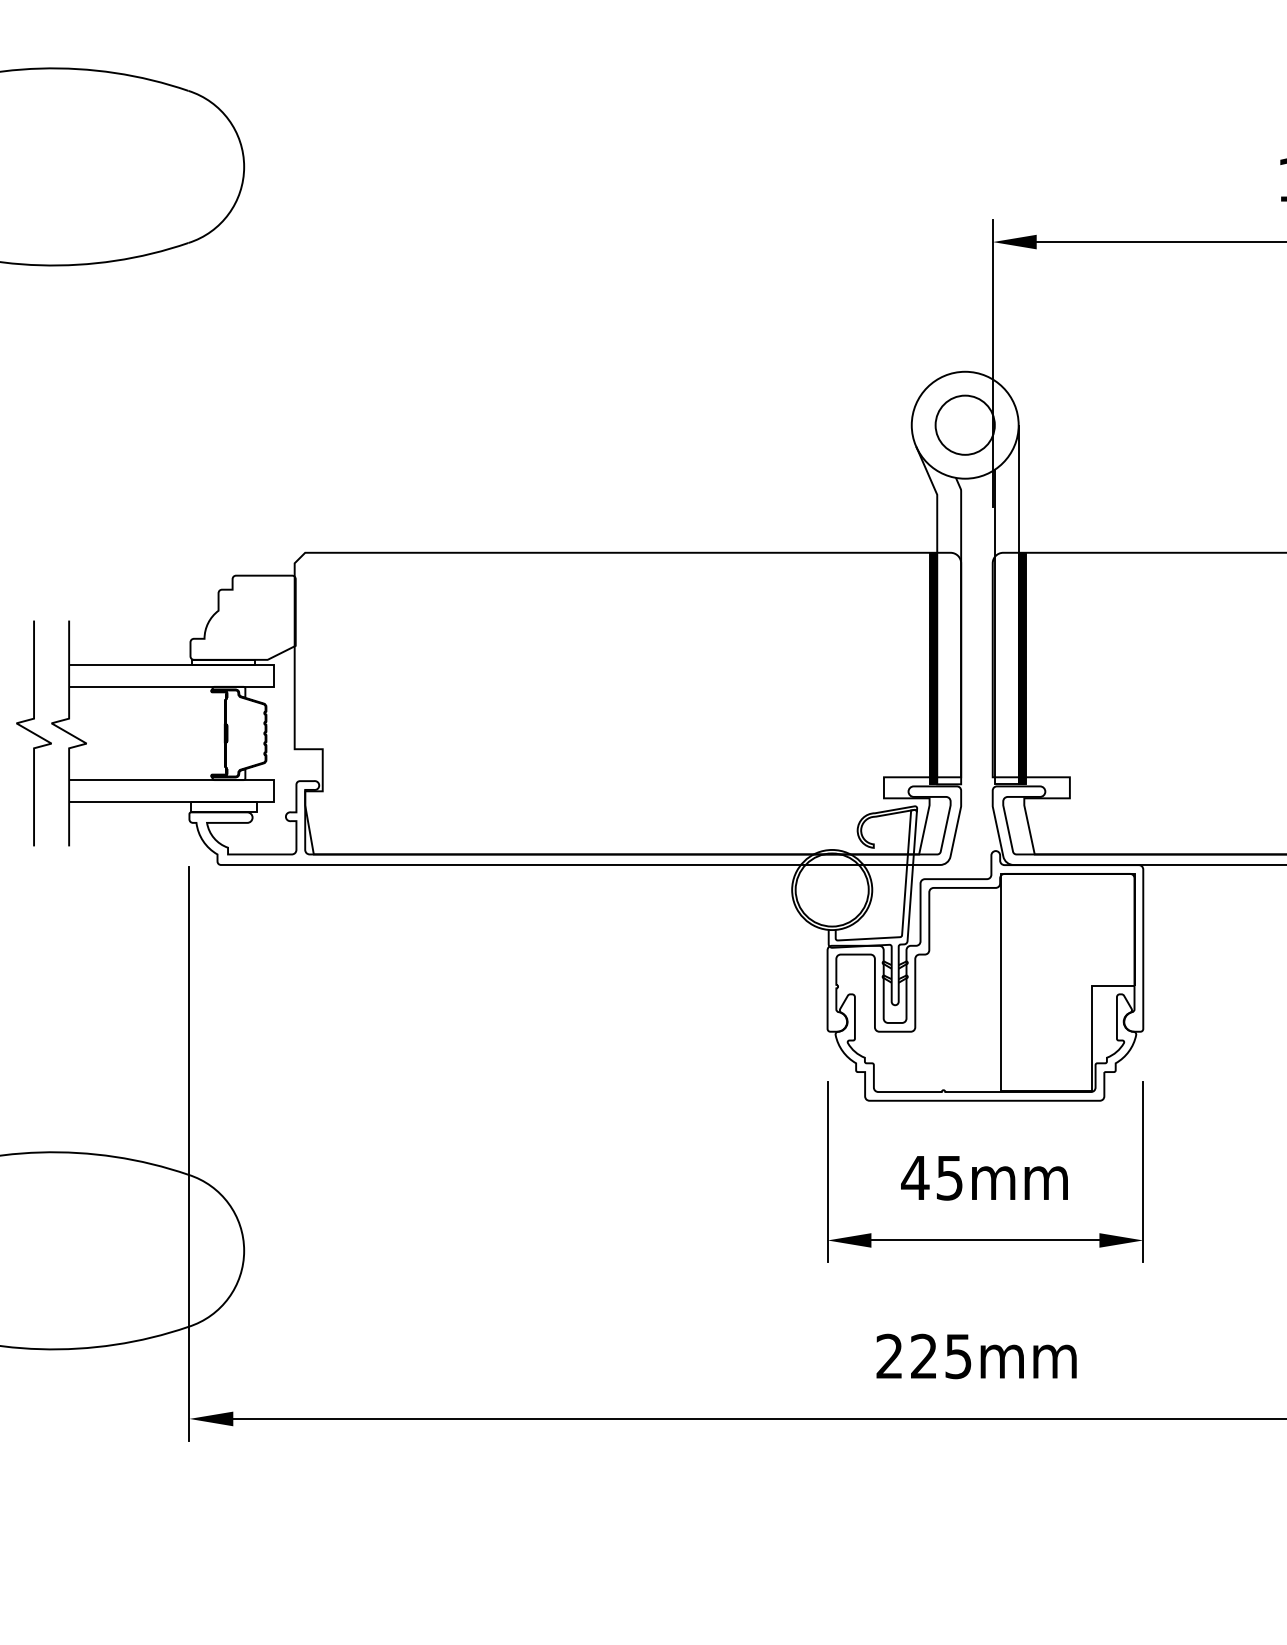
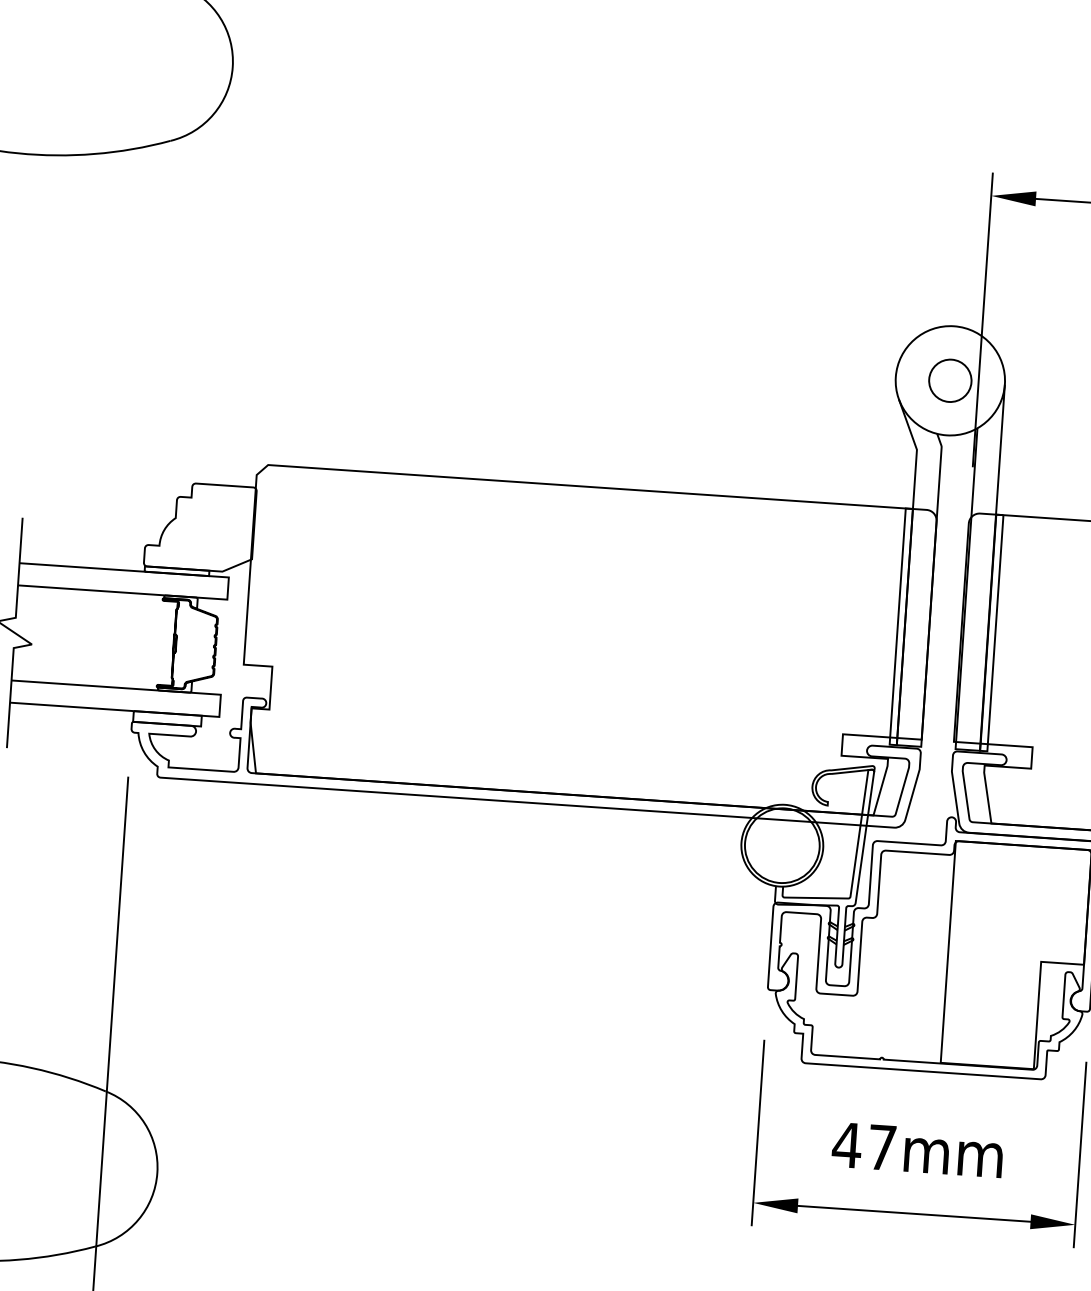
circle: (964, 424) -> (949, 380), size x0.7
hatch: (933, 668) -> (901, 626), removed
hatch: (1021, 668) -> (990, 632), removed
text: (949, 1178) -> (881, 1148), 45mm -> 47mm

